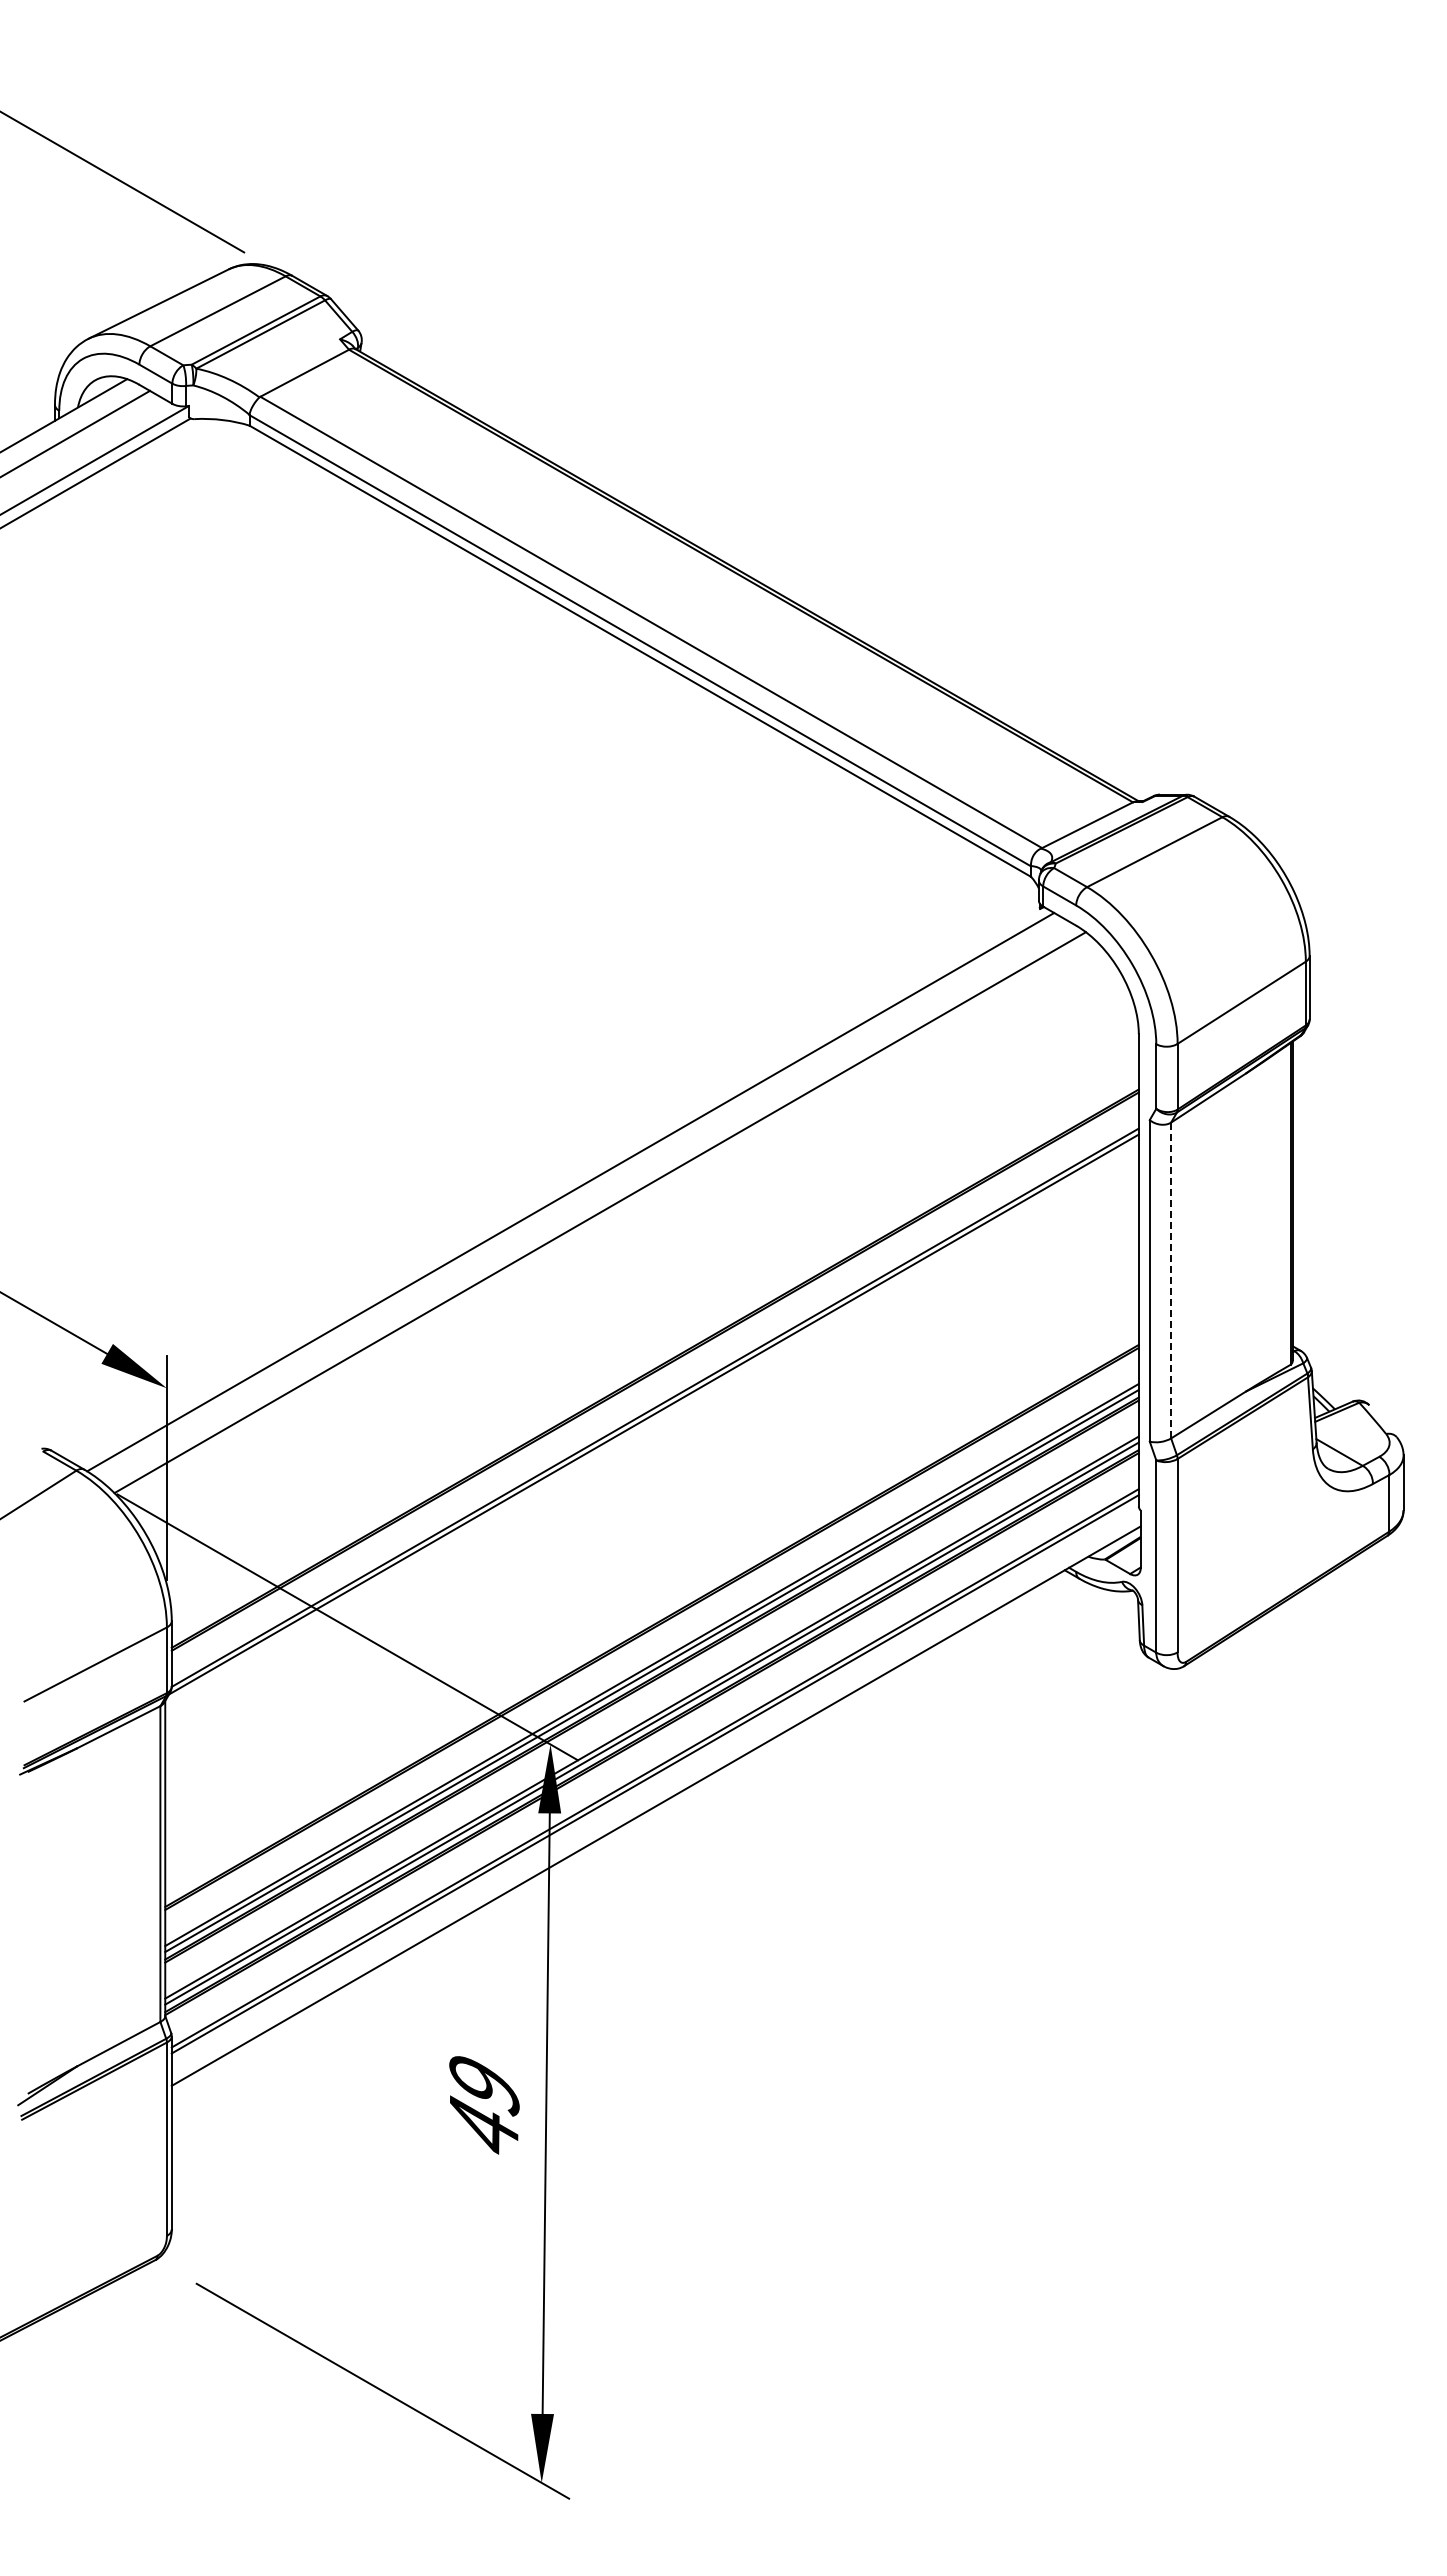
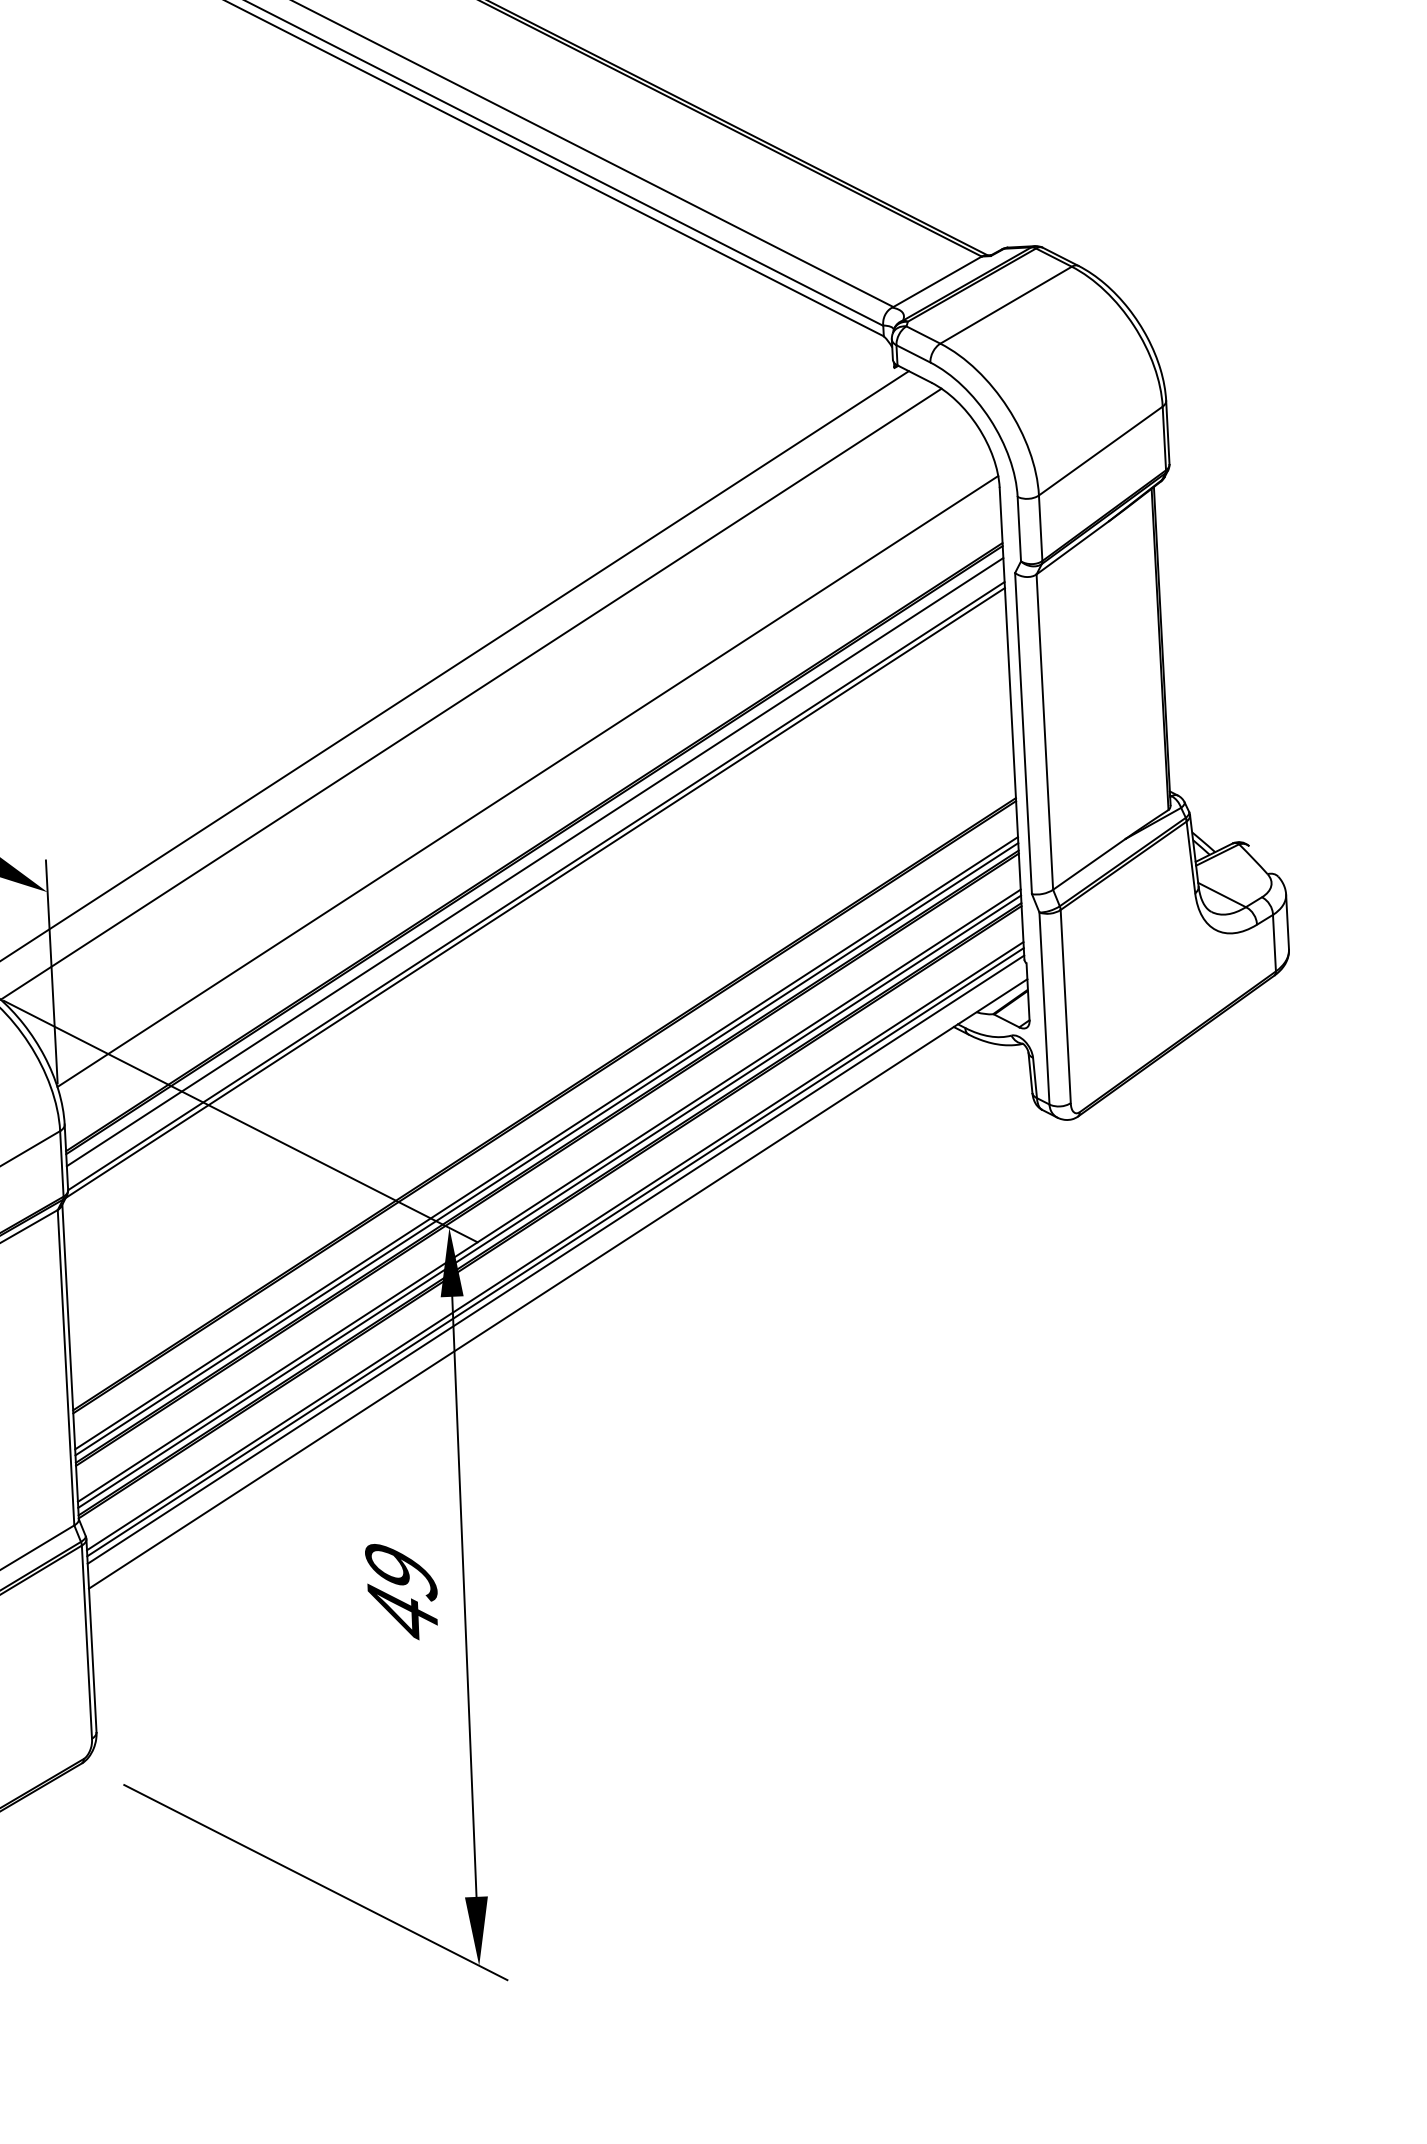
line: (1171, 1280) -> (1045, 732), dashed -> solid
line: (652, 1302) -> (528, 781), added
line: (654, 1383) -> (534, 861), added
line: (654, 1781) -> (555, 1259), added

